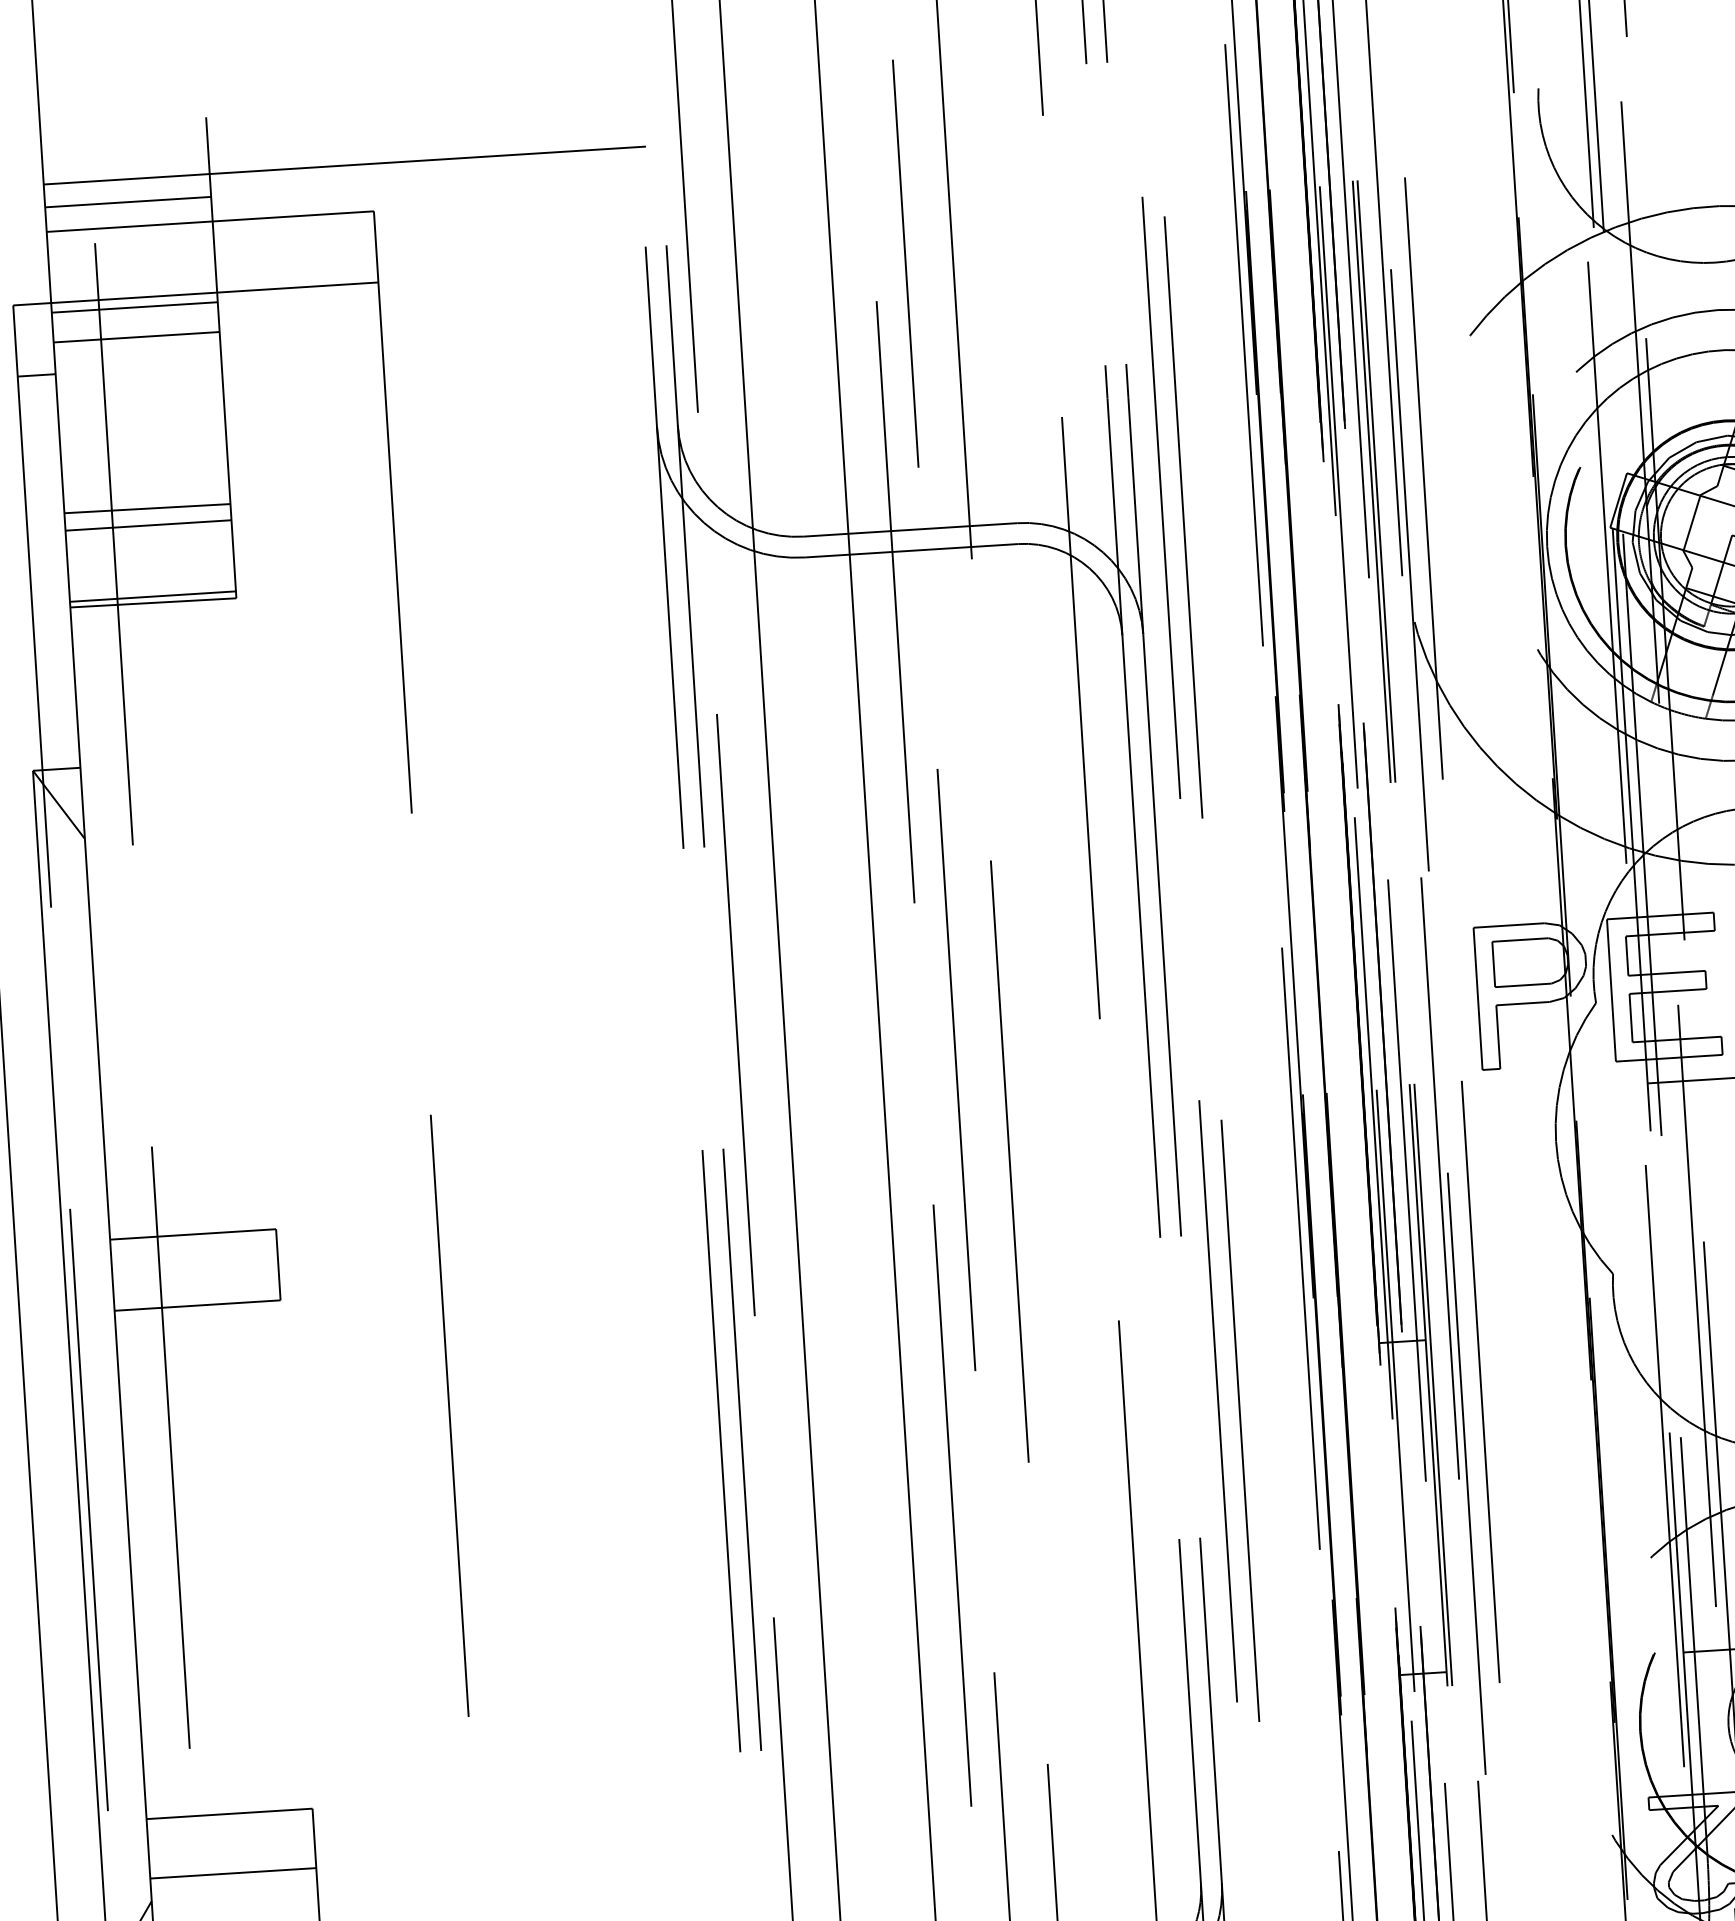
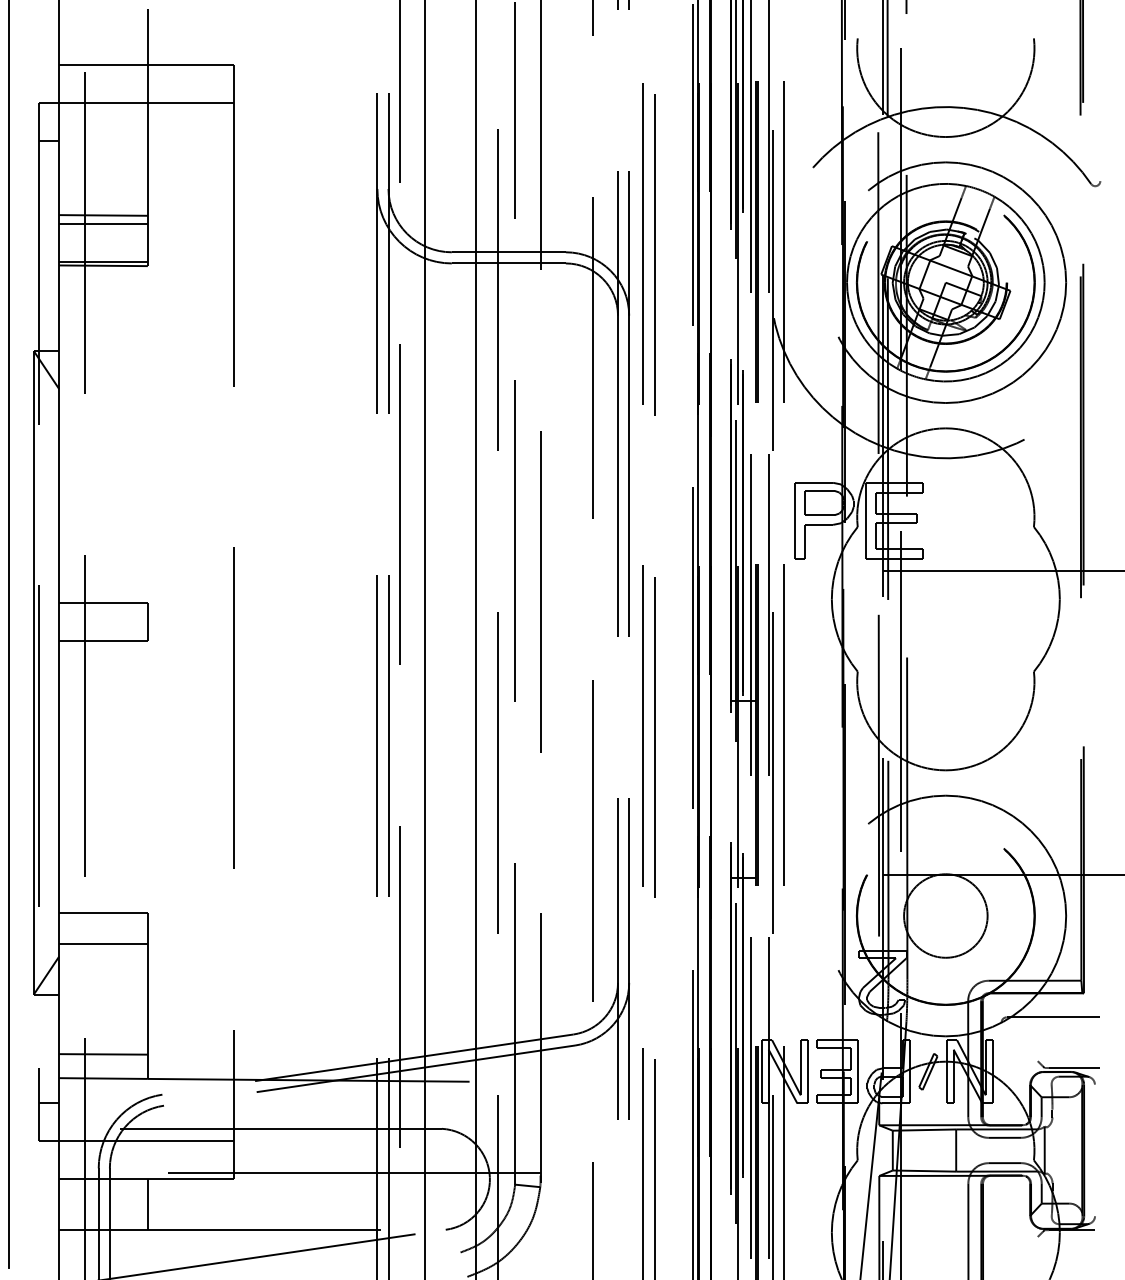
line: (351, 165) -> (223, 39), removed
line: (128, 201) -> (103, 51), removed
line: (134, 306) -> (103, 107), removed
line: (136, 336) -> (103, 123), removed

